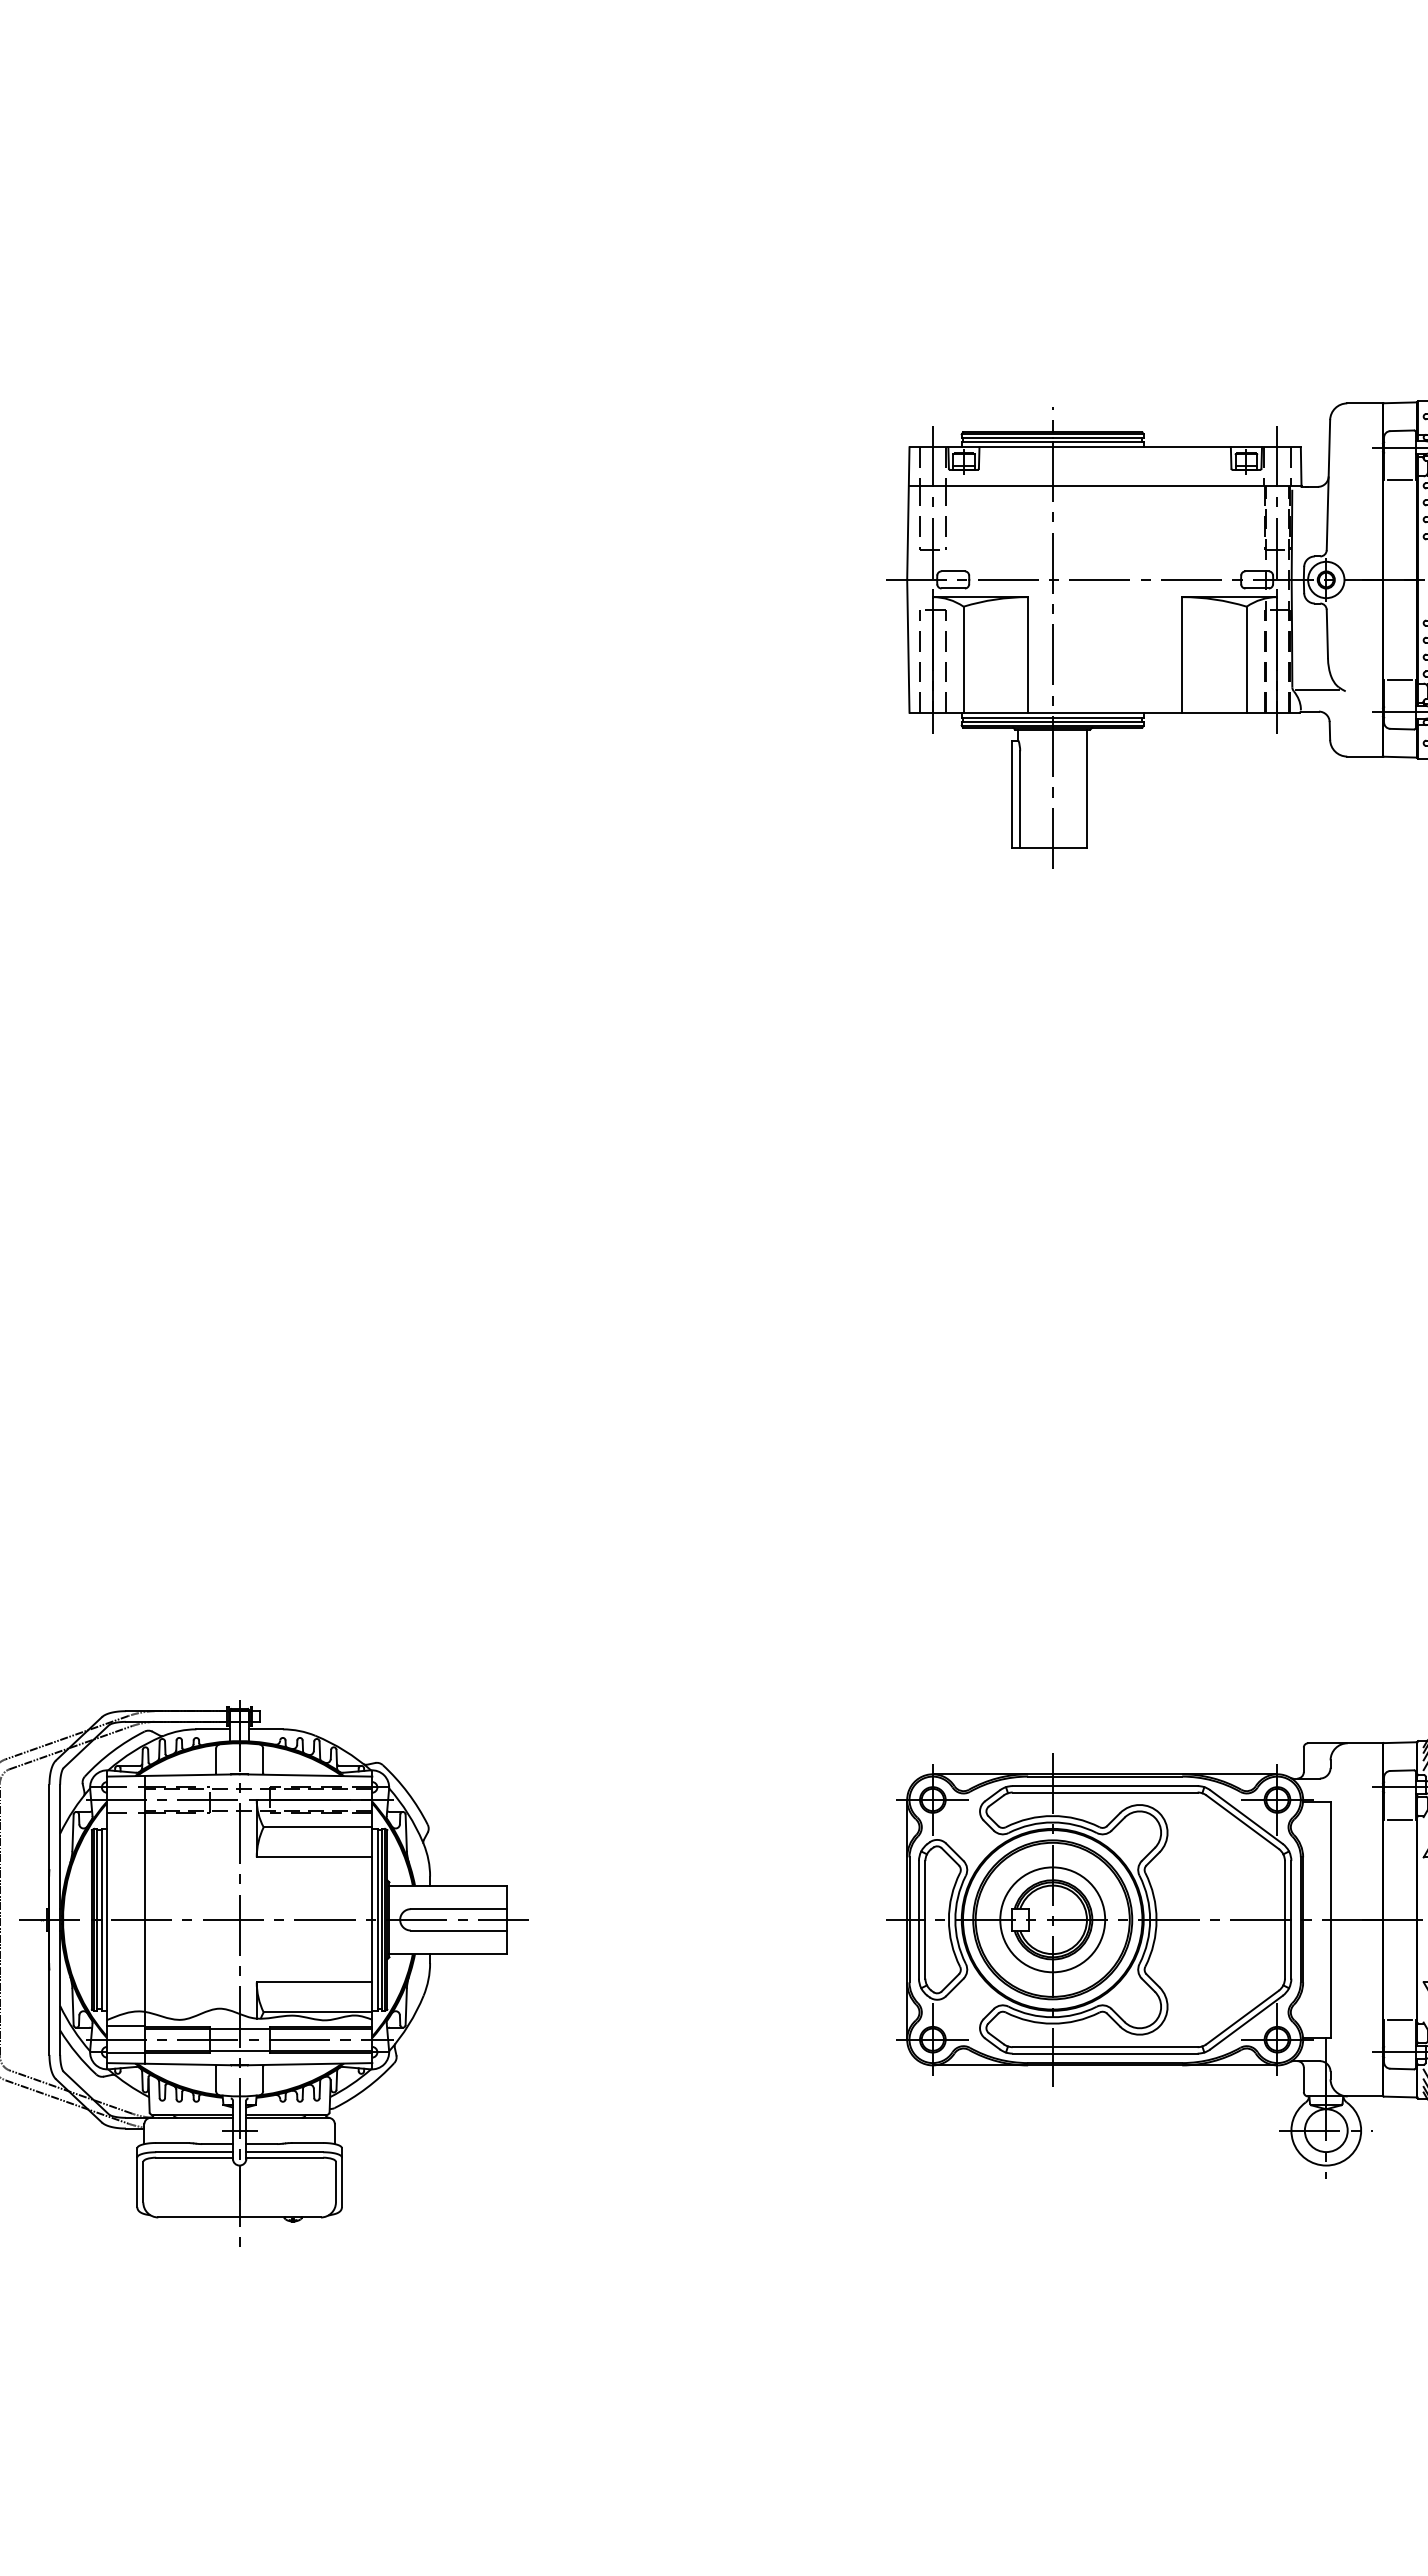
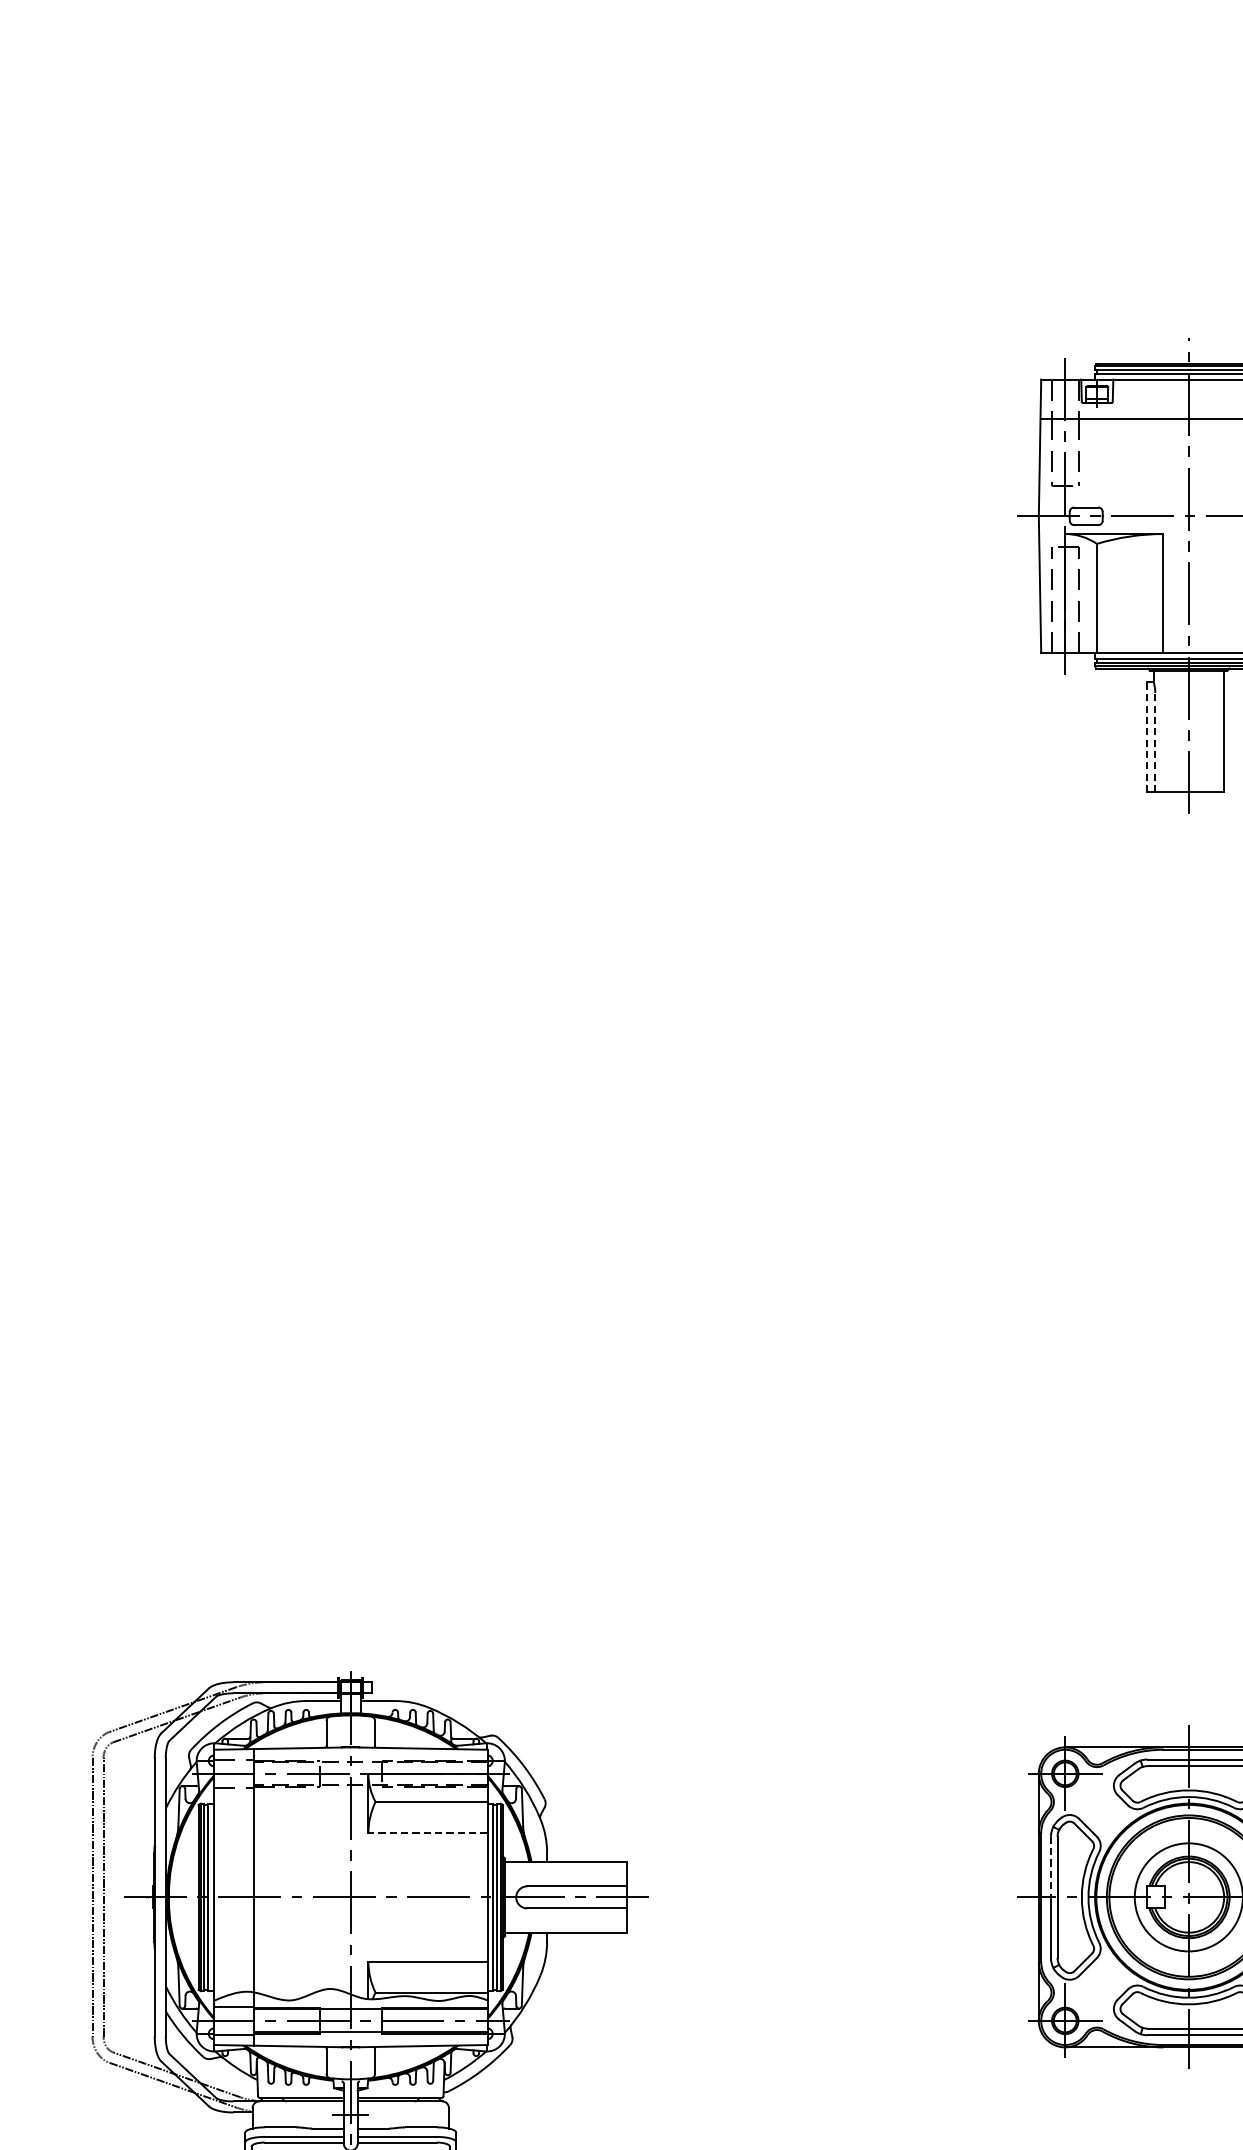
line: (1012, 794) -> (1147, 737), solid -> dashed
line: (1020, 798) -> (1155, 741), solid -> dashed
line: (314, 1857) -> (427, 1833), solid -> dashed
line: (918, 1890) -> (1050, 1867), solid -> dashed

